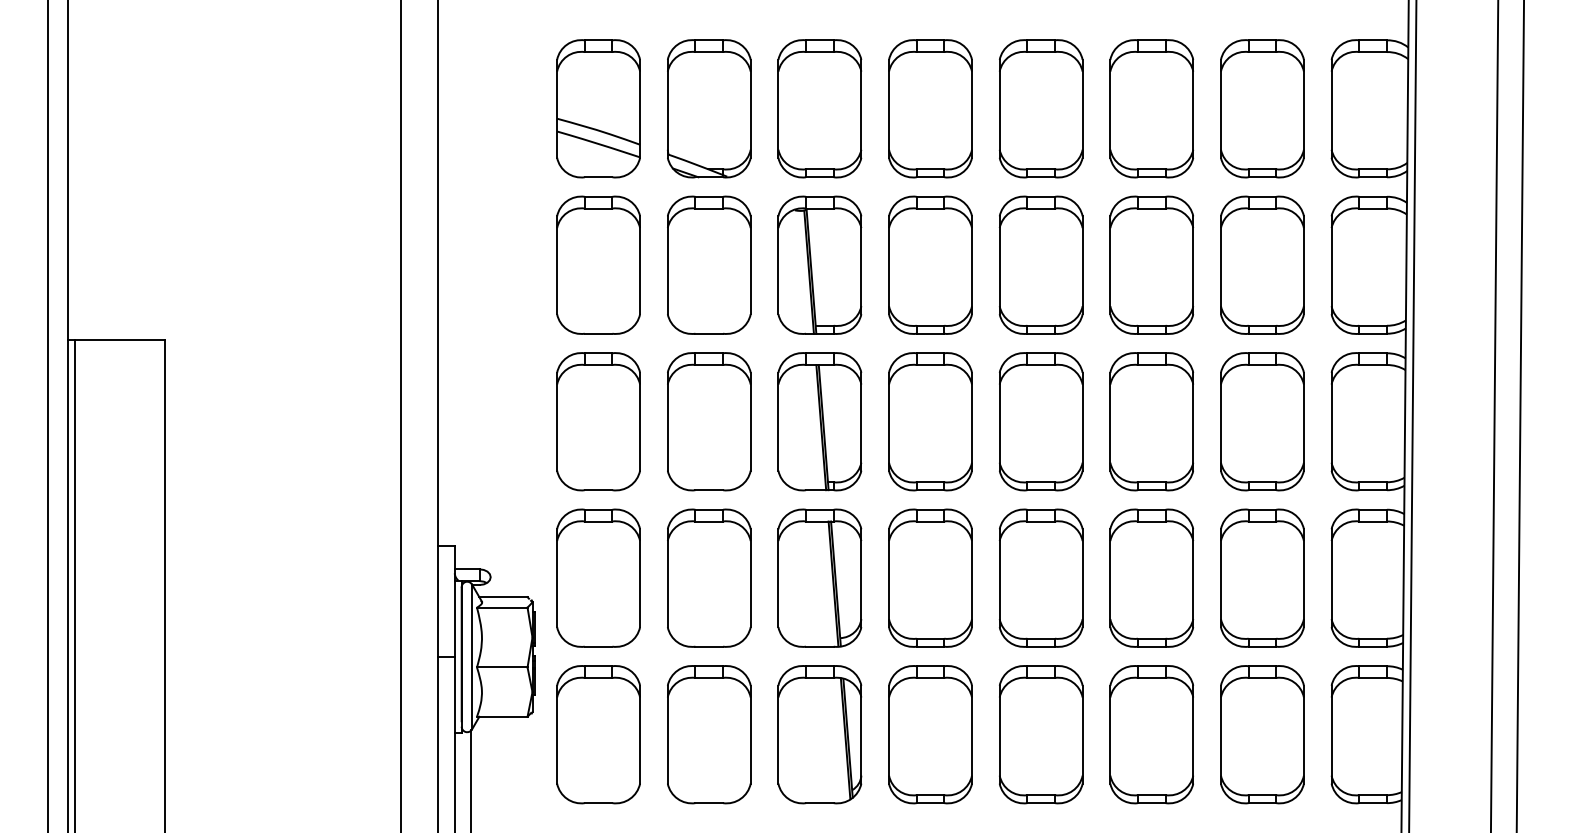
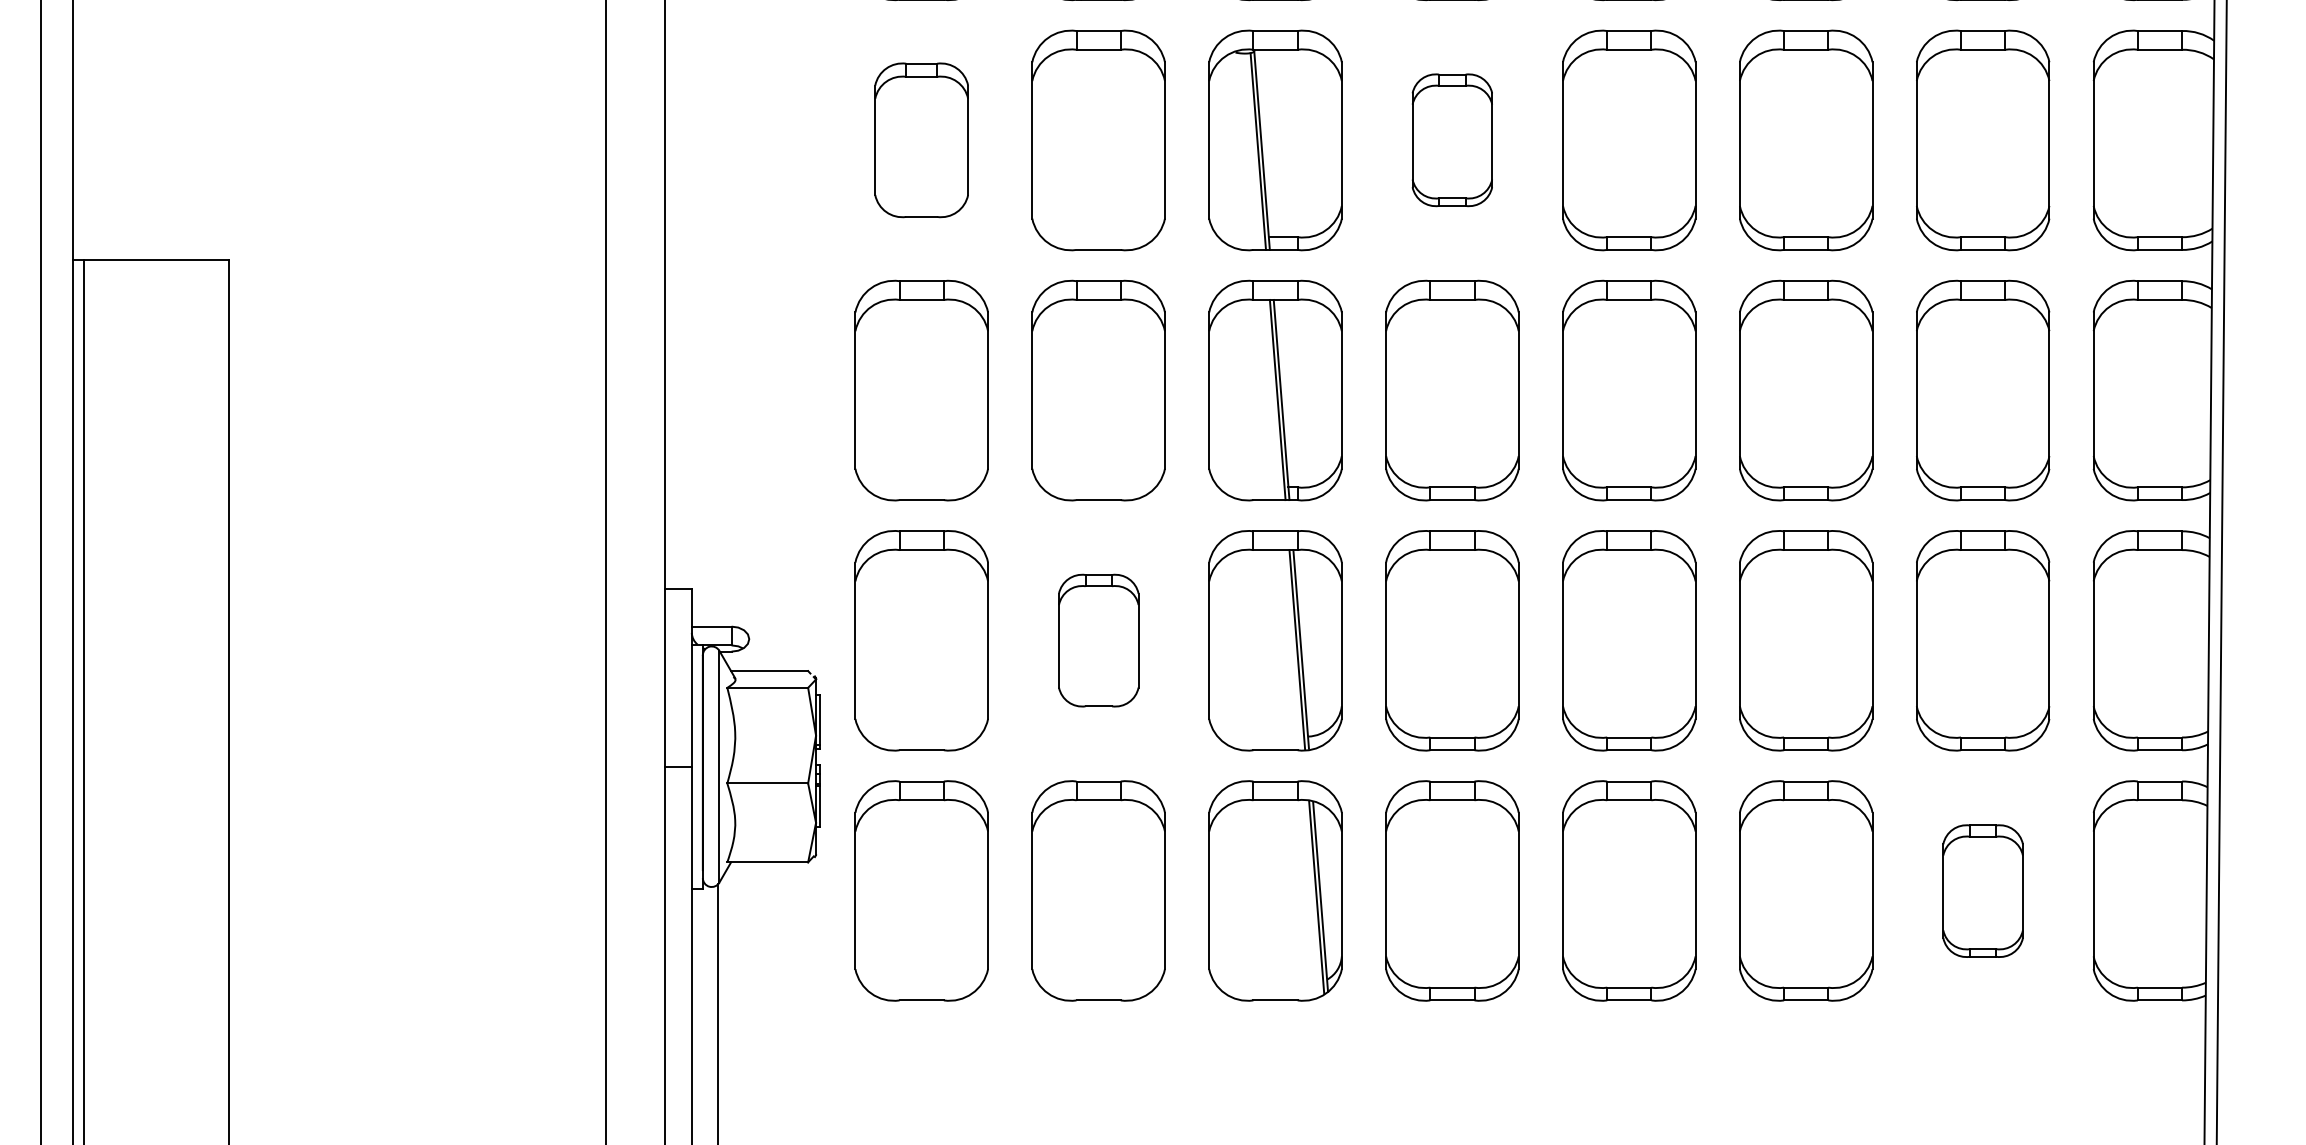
part: (598, 264) -> (921, 139), size x0.7
part: (930, 264) -> (1452, 139), size x0.6
part: (709, 577) -> (1099, 639), size x0.6
part: (1262, 734) -> (1983, 890), size x0.6

